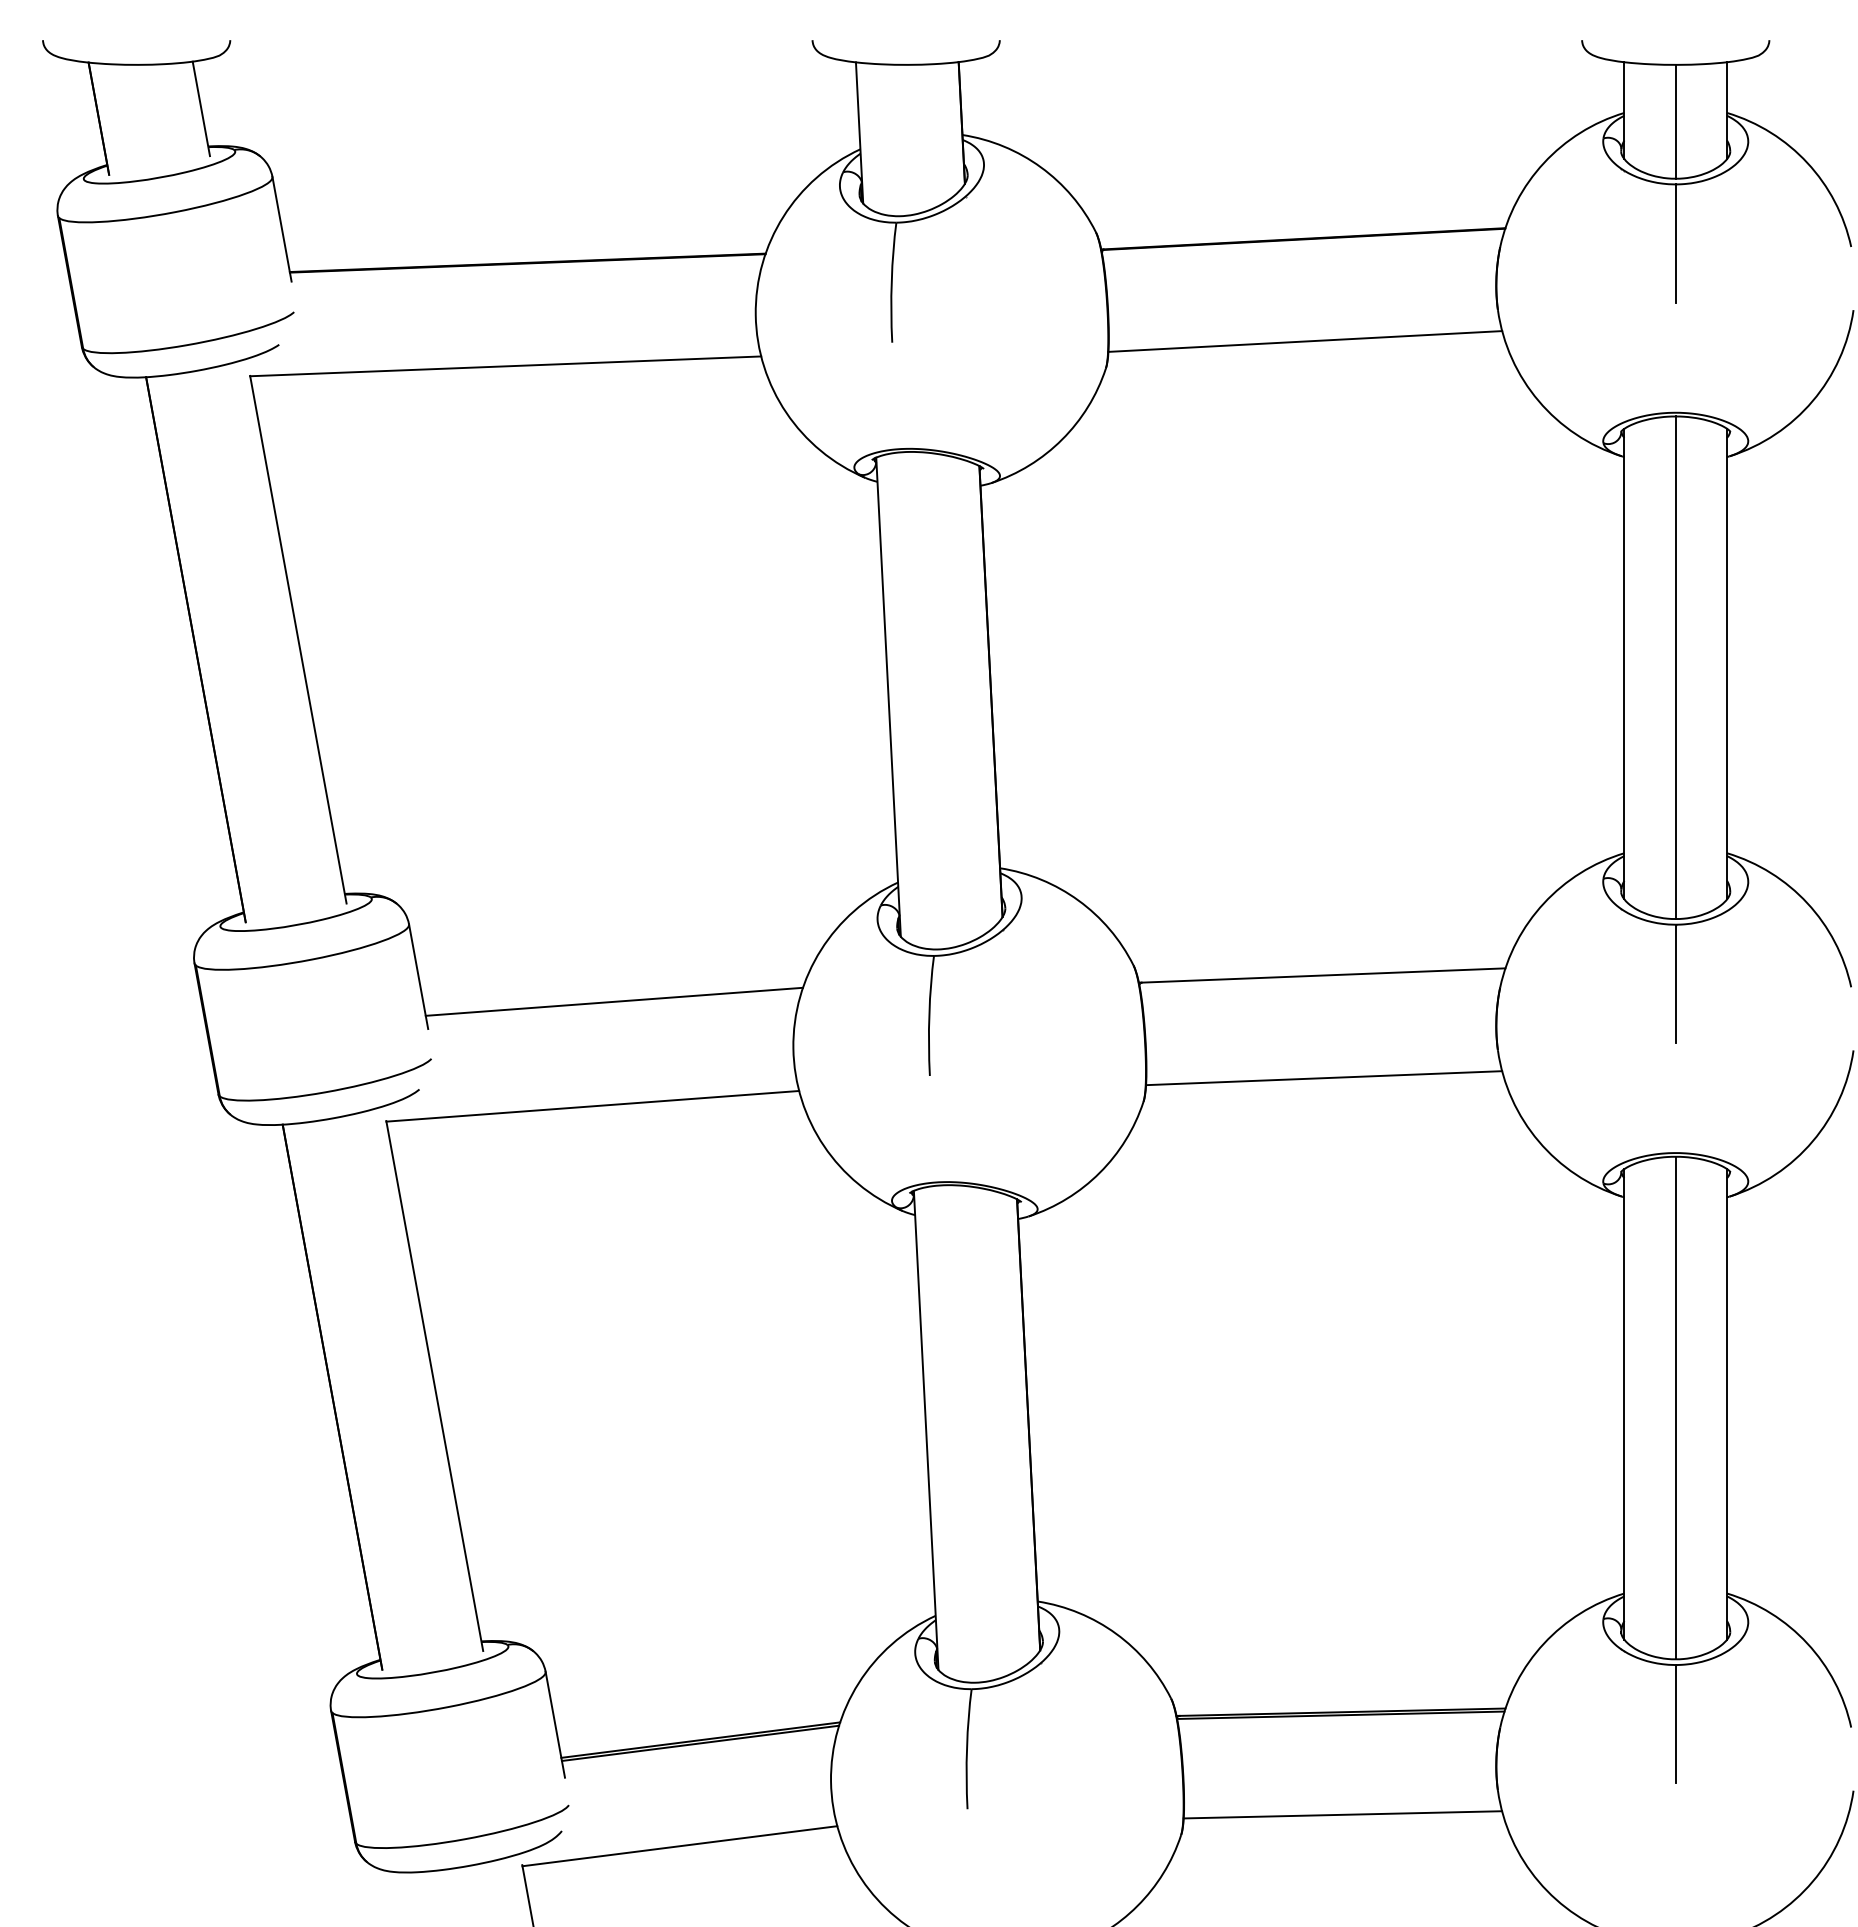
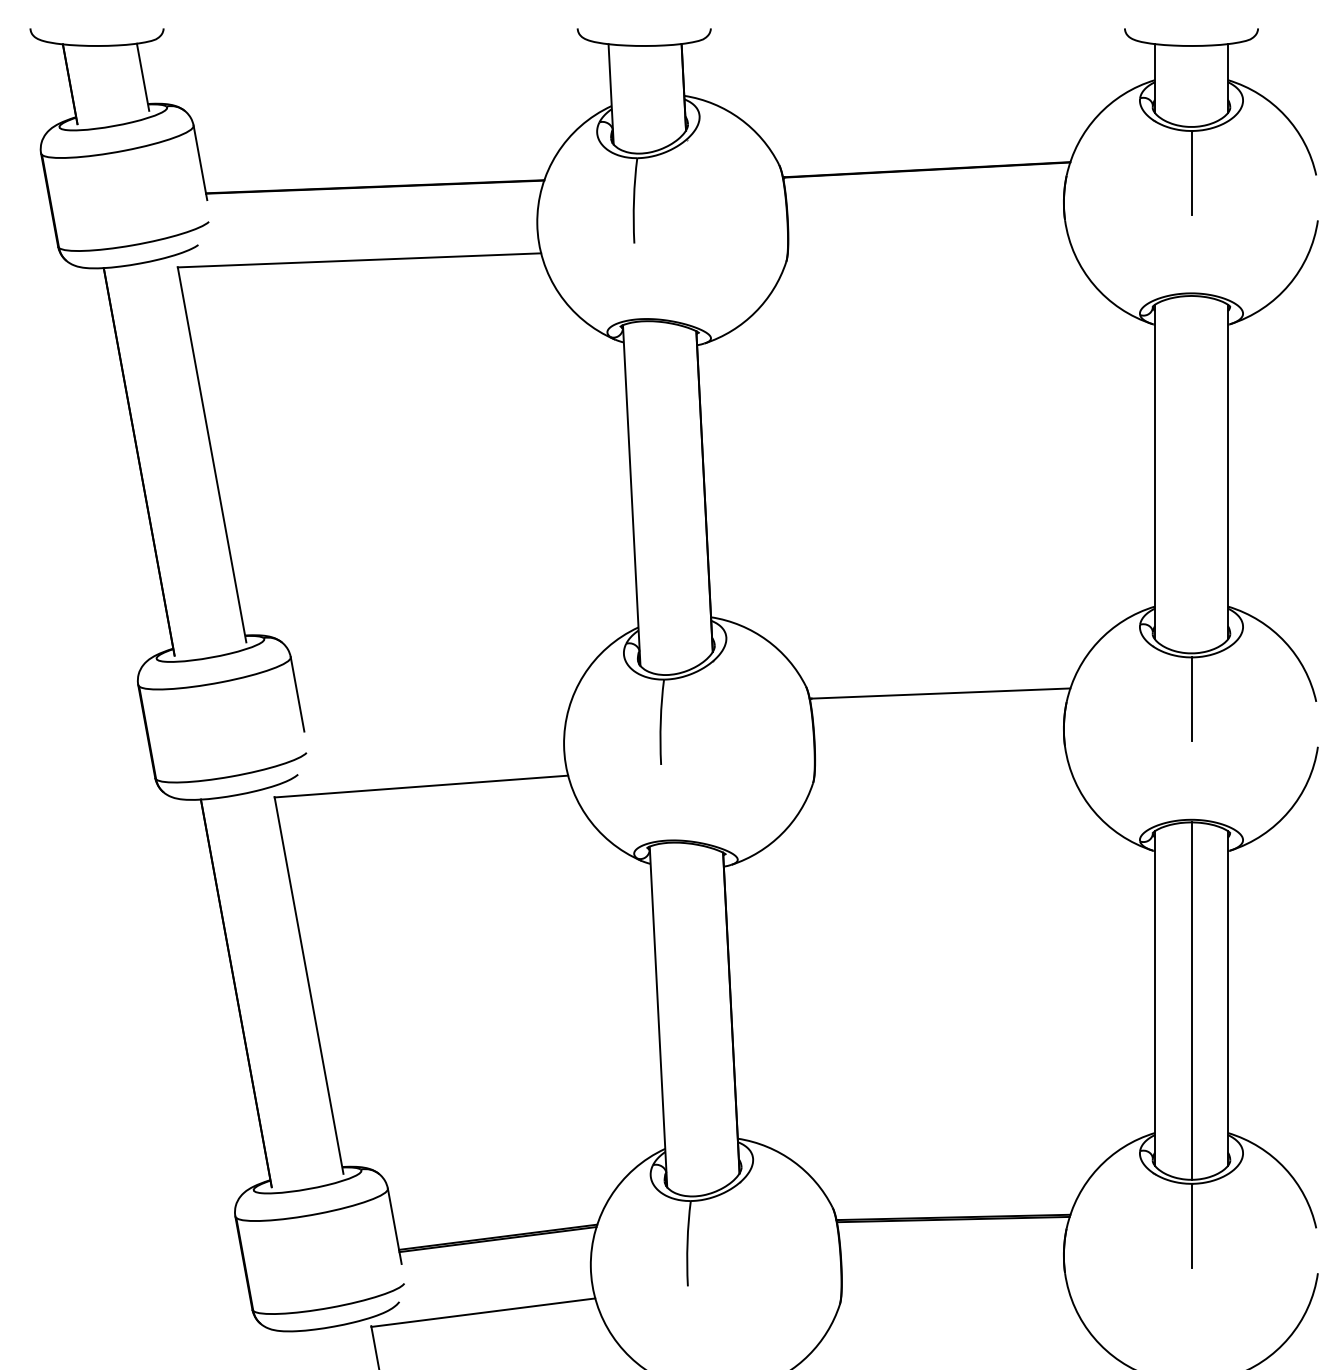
line: (1675, 121) -> (1191, 86), removed
line: (1305, 341) -> (928, 242), removed
line: (1675, 667) -> (1191, 474), removed
line: (613, 1001) -> (436, 712), removed
line: (1324, 1078) -> (941, 766), removed
line: (1342, 1814) -> (954, 1290), removed

